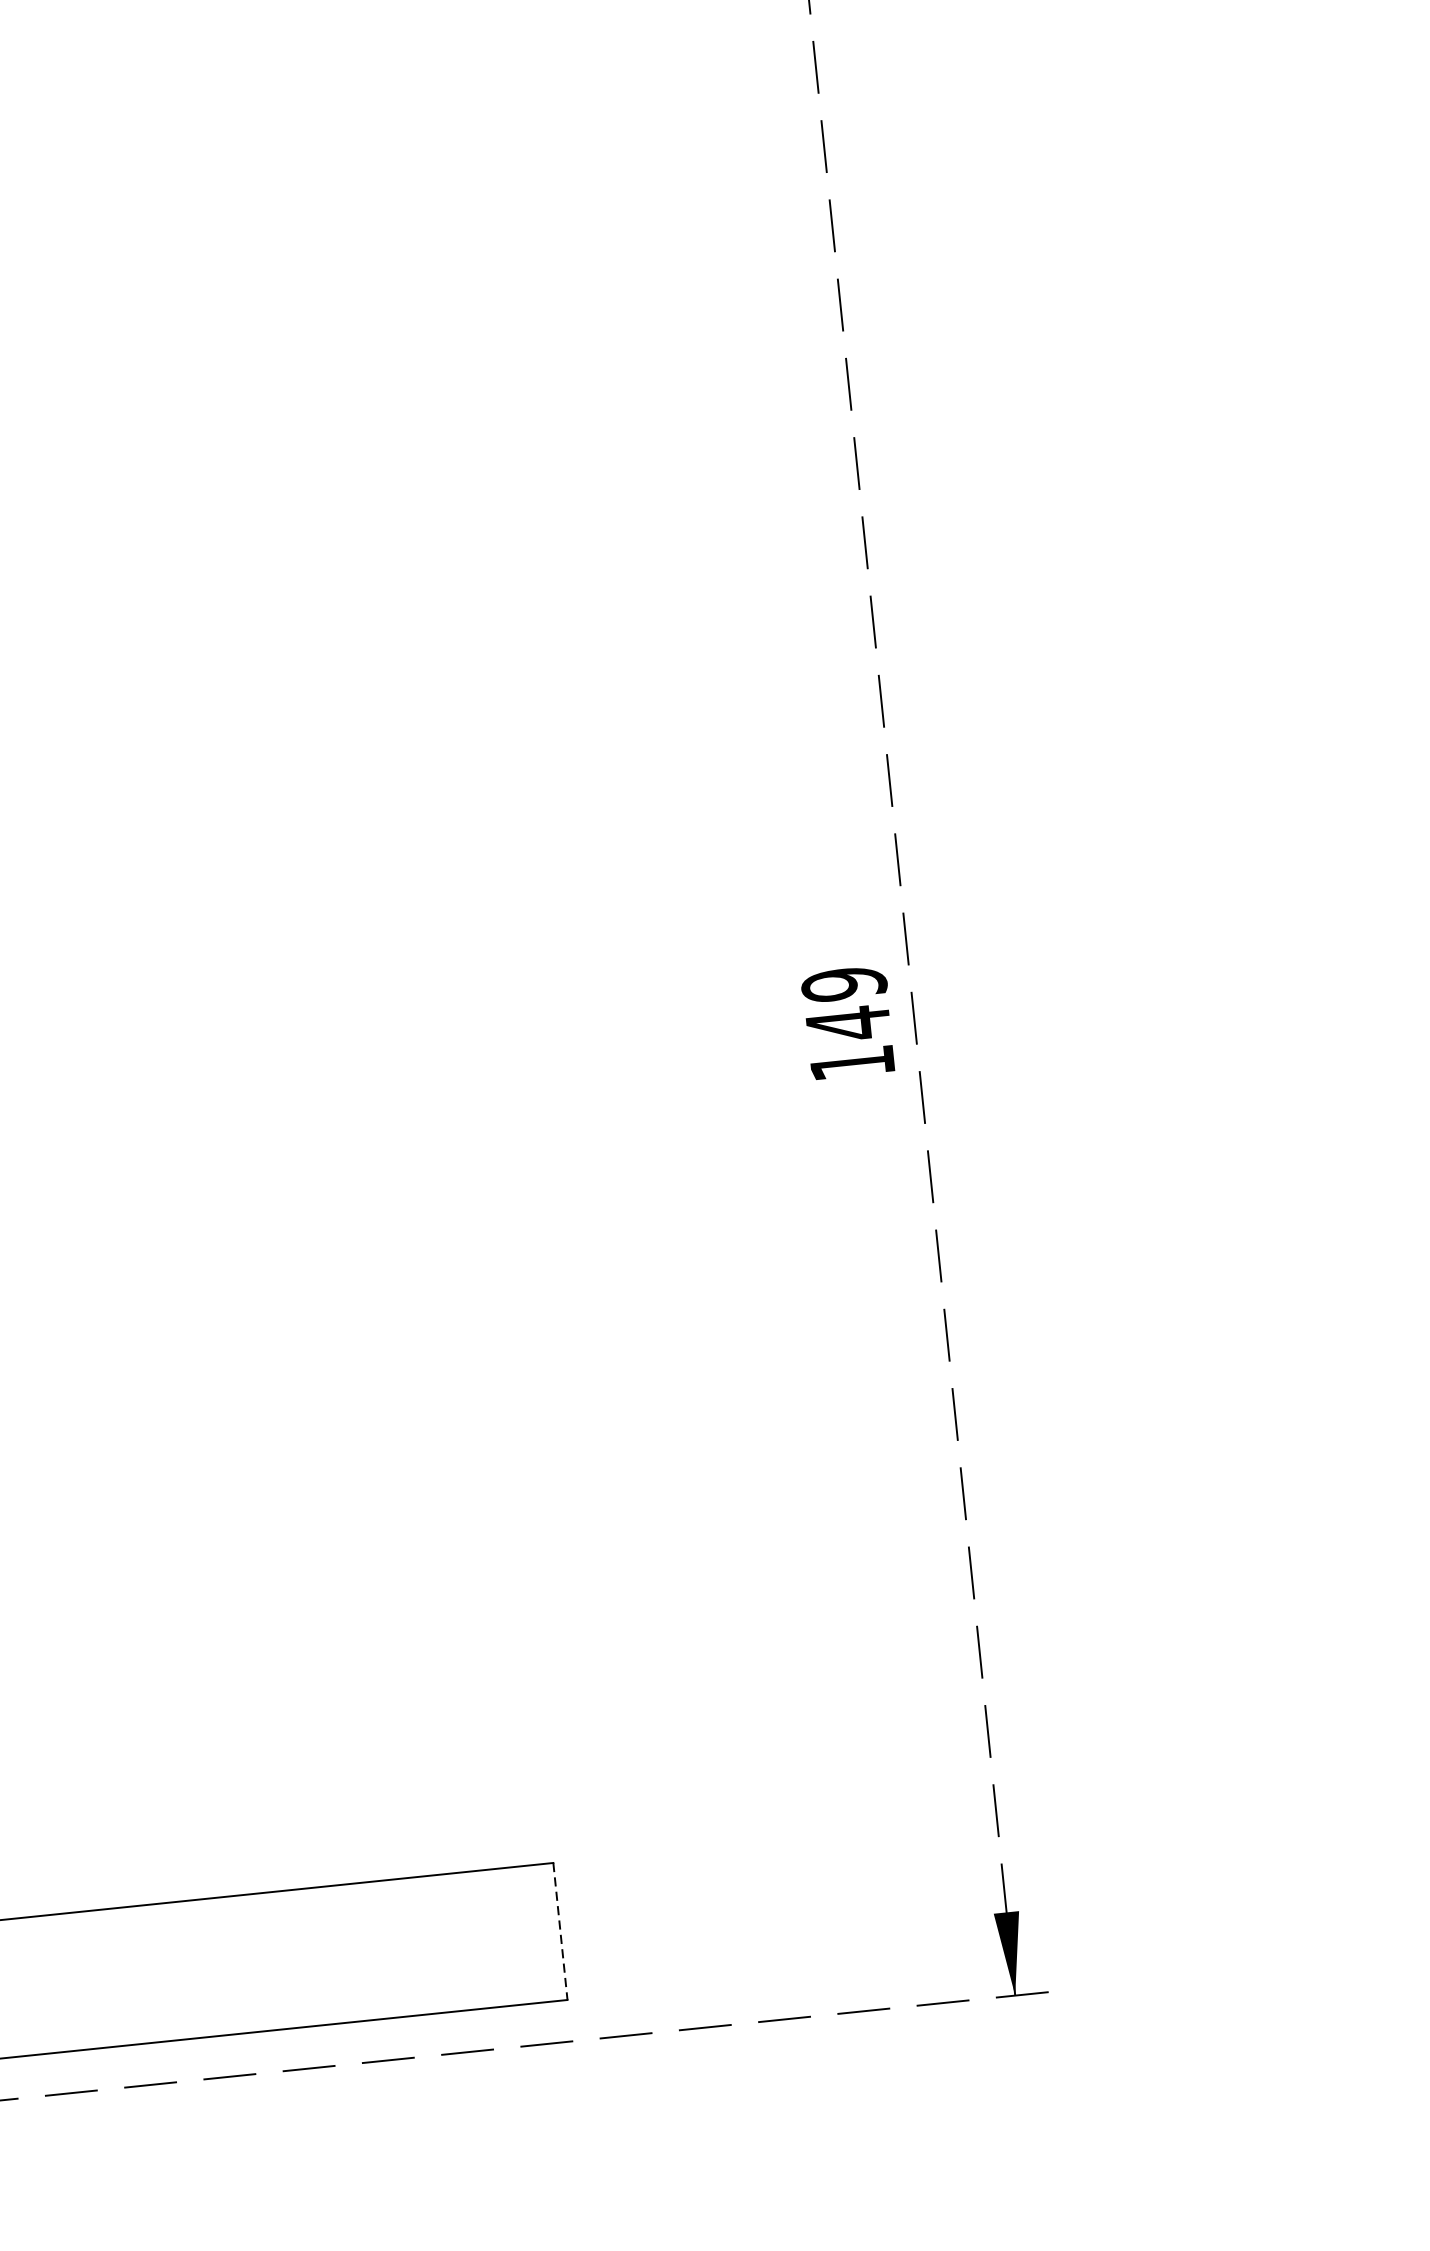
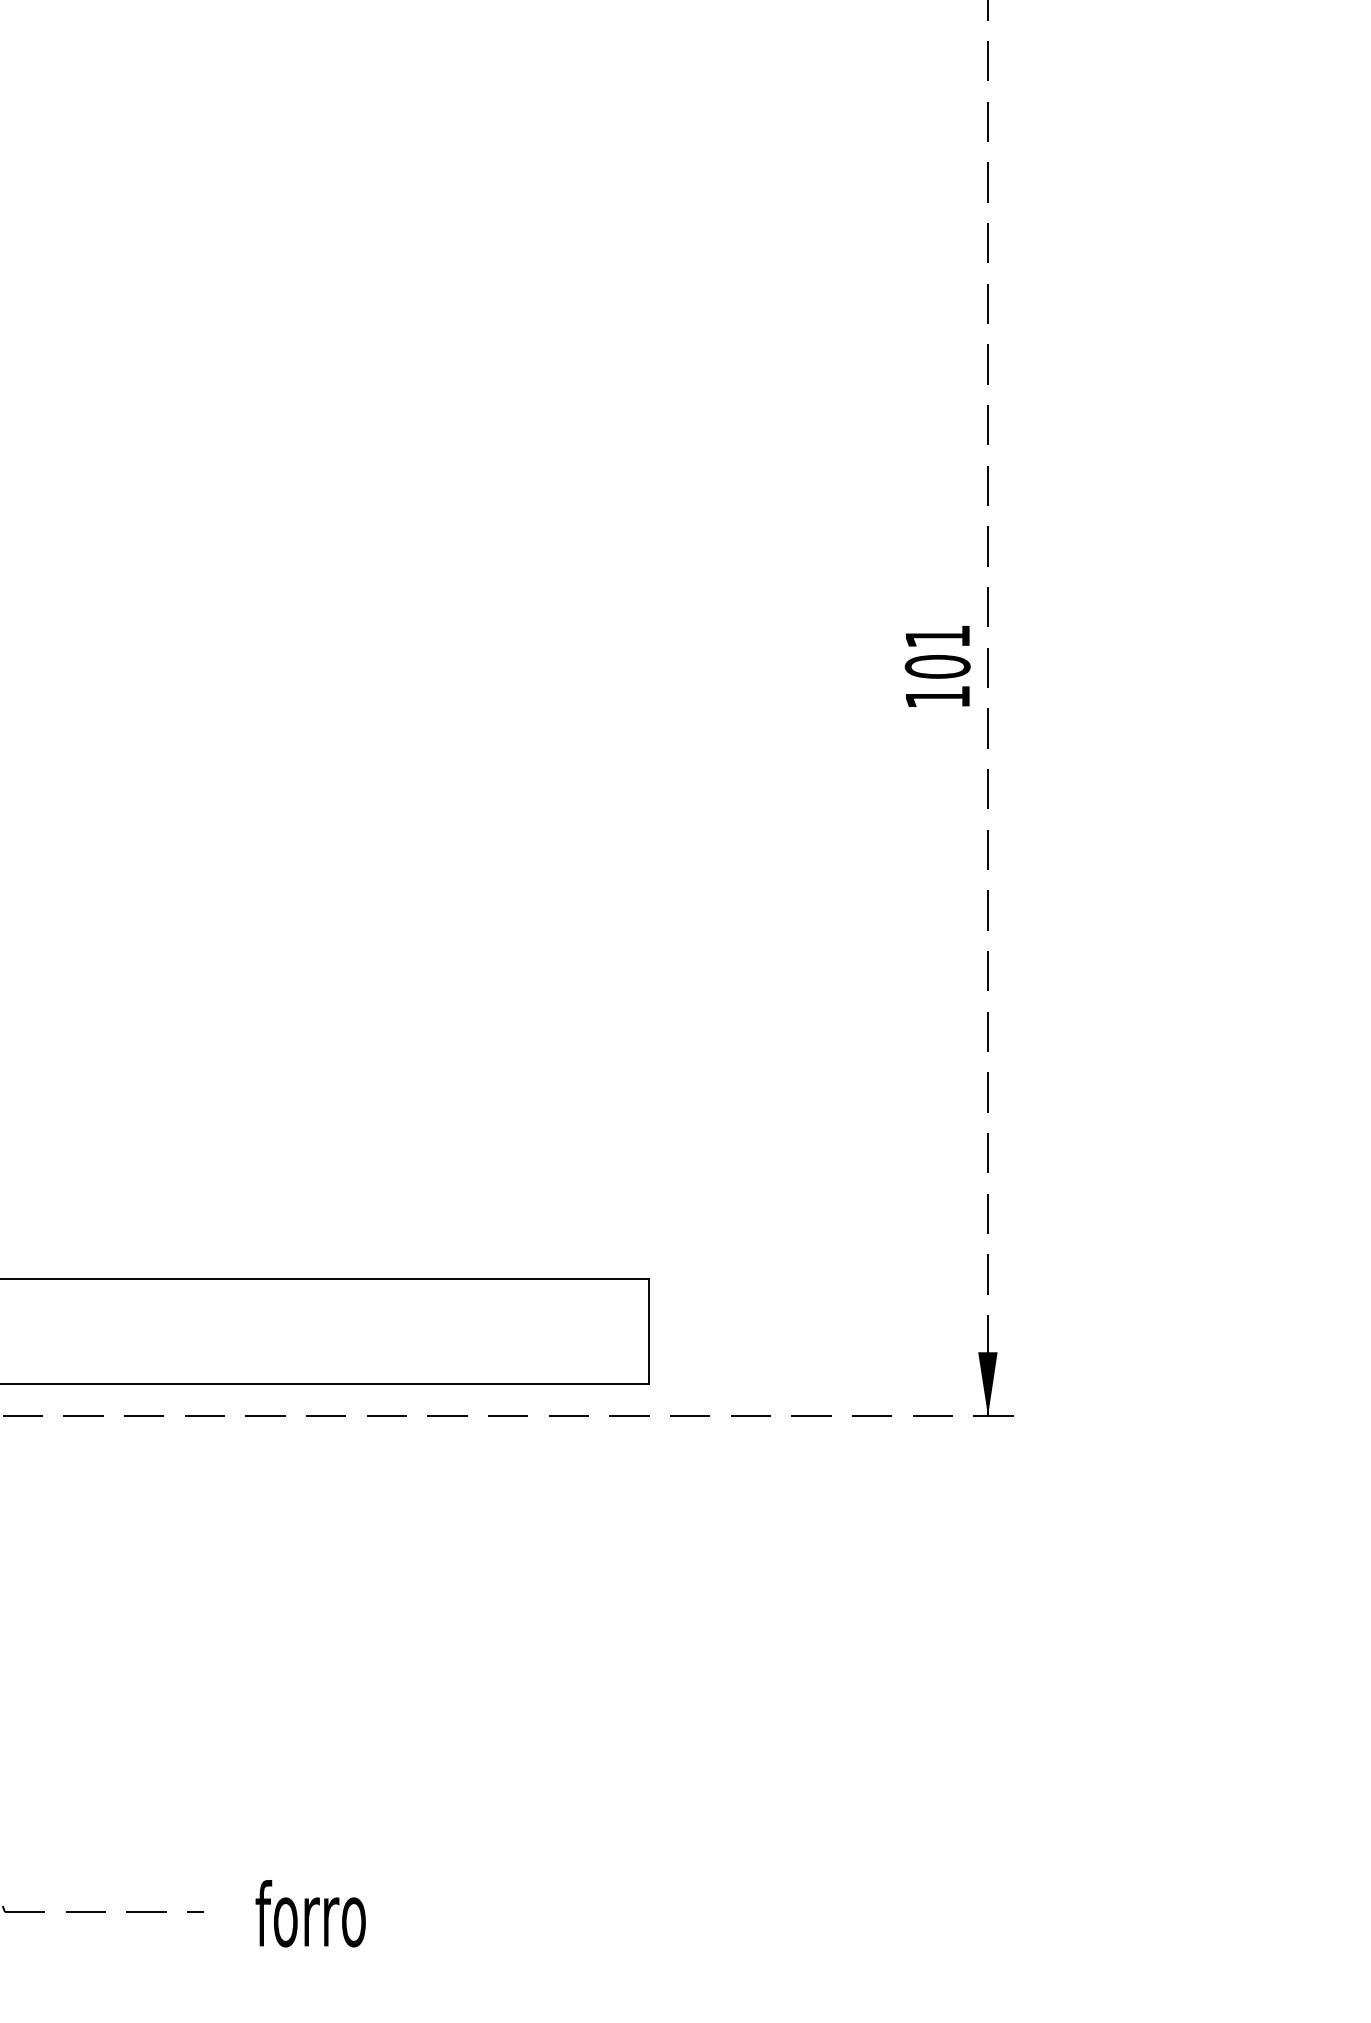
text: (845, 1003) -> (937, 651), 149 -> 101
line: (560, 1932) -> (648, 1332), dashed -> solid

